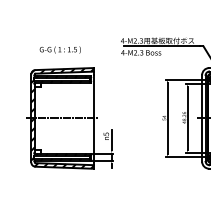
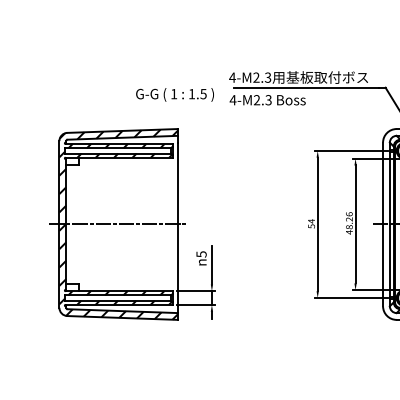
text: (59, 49) -> (173, 93), moved

